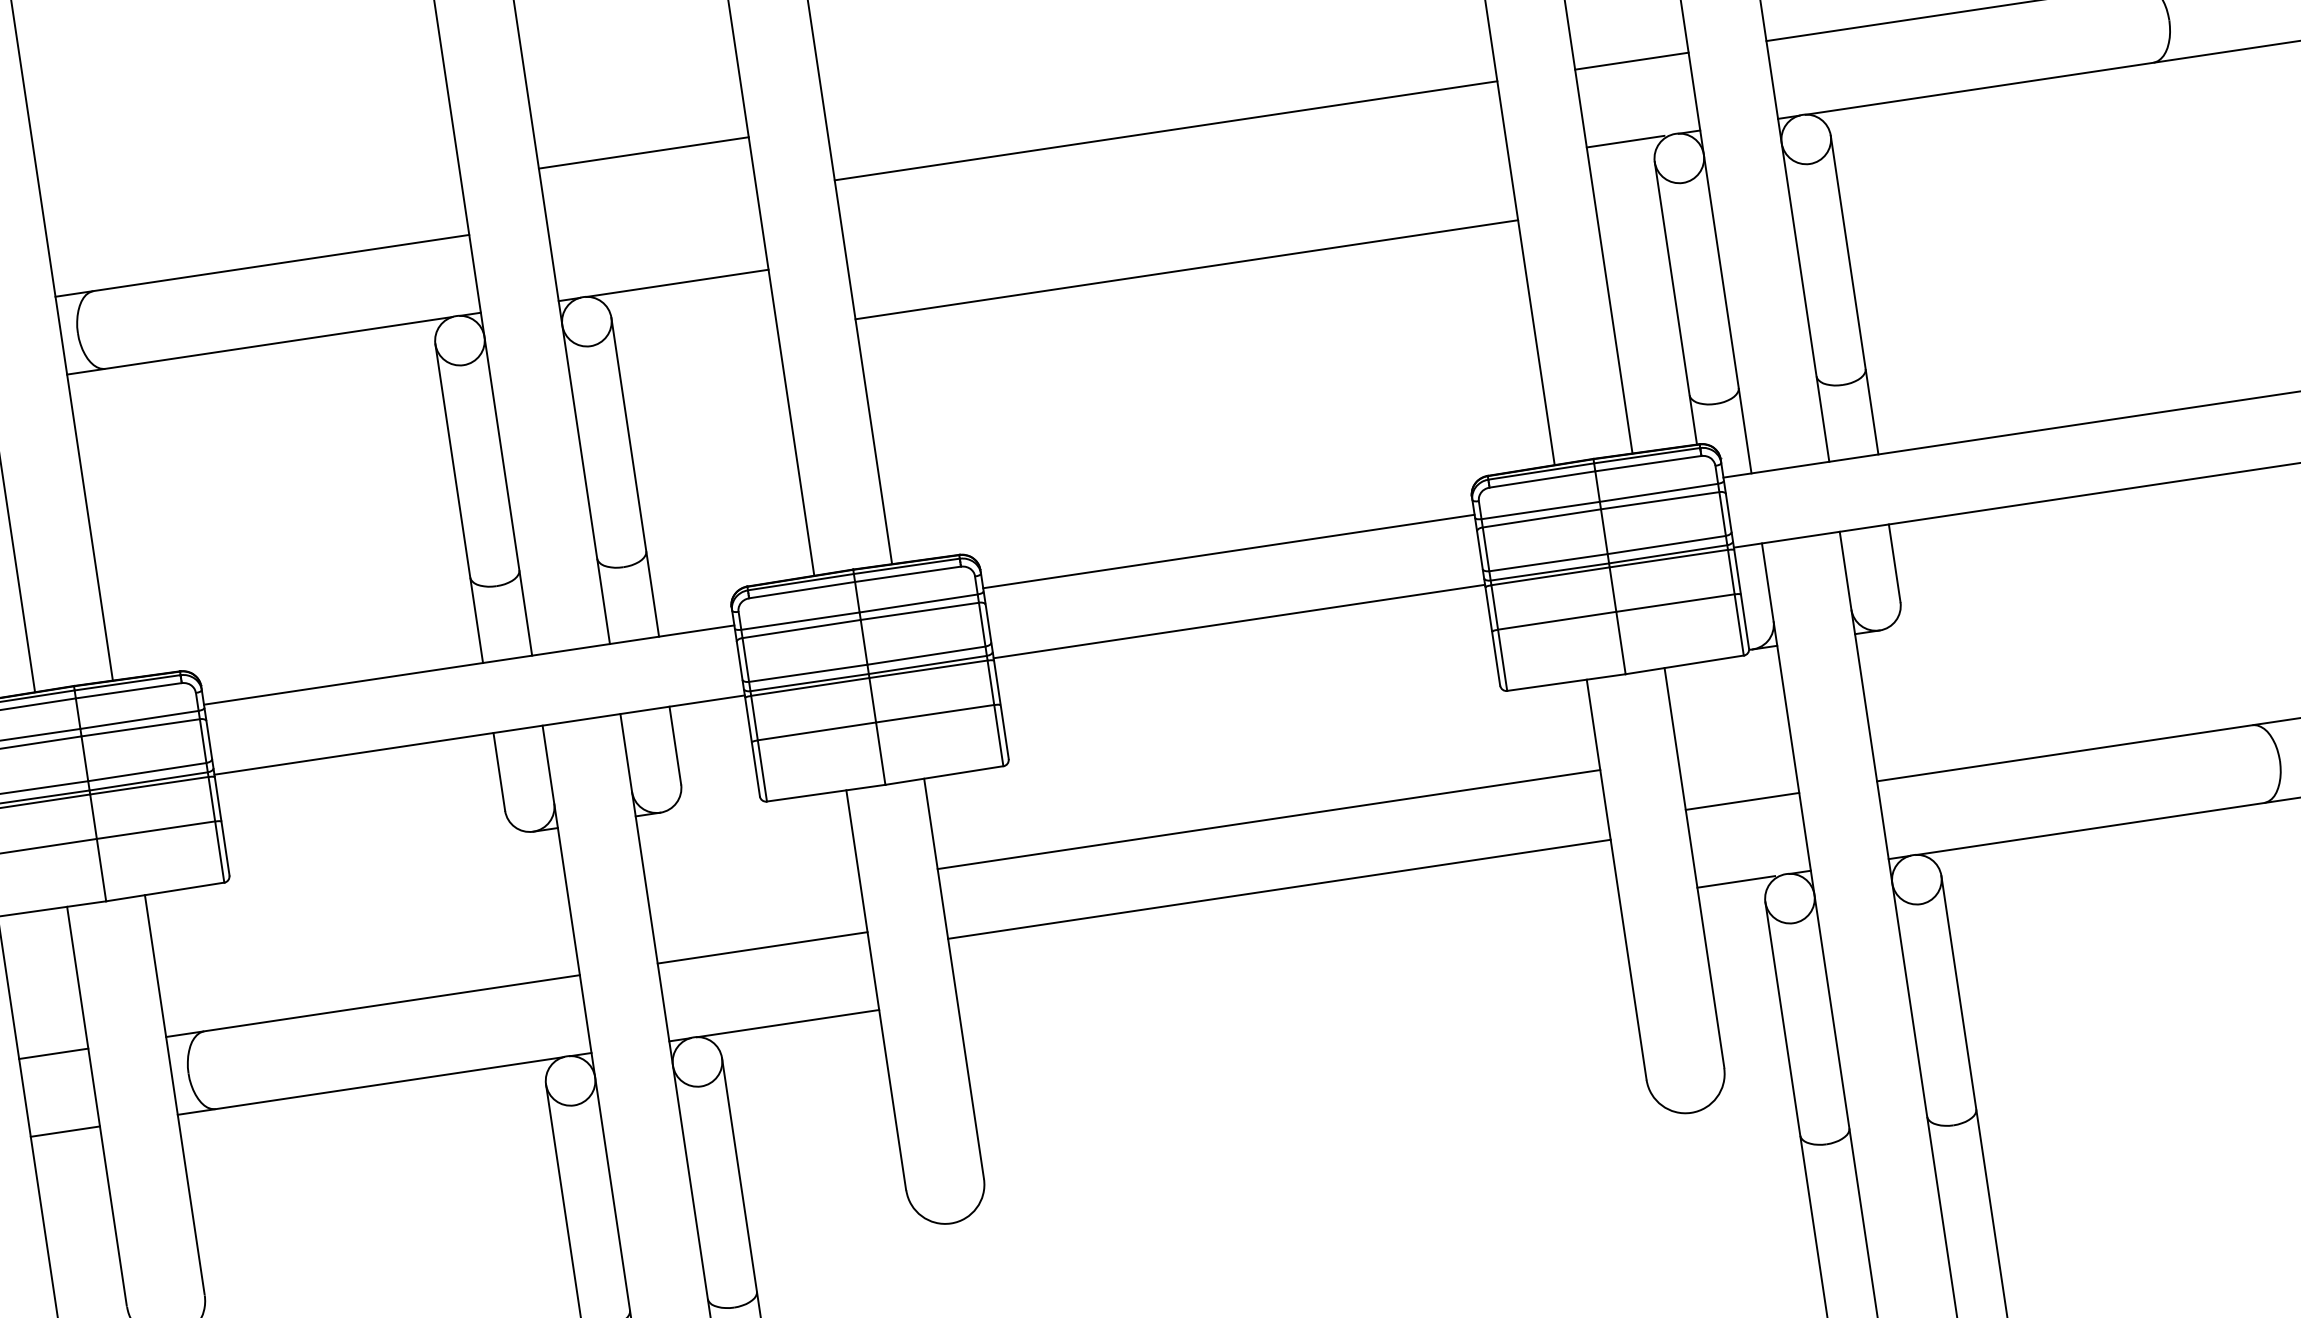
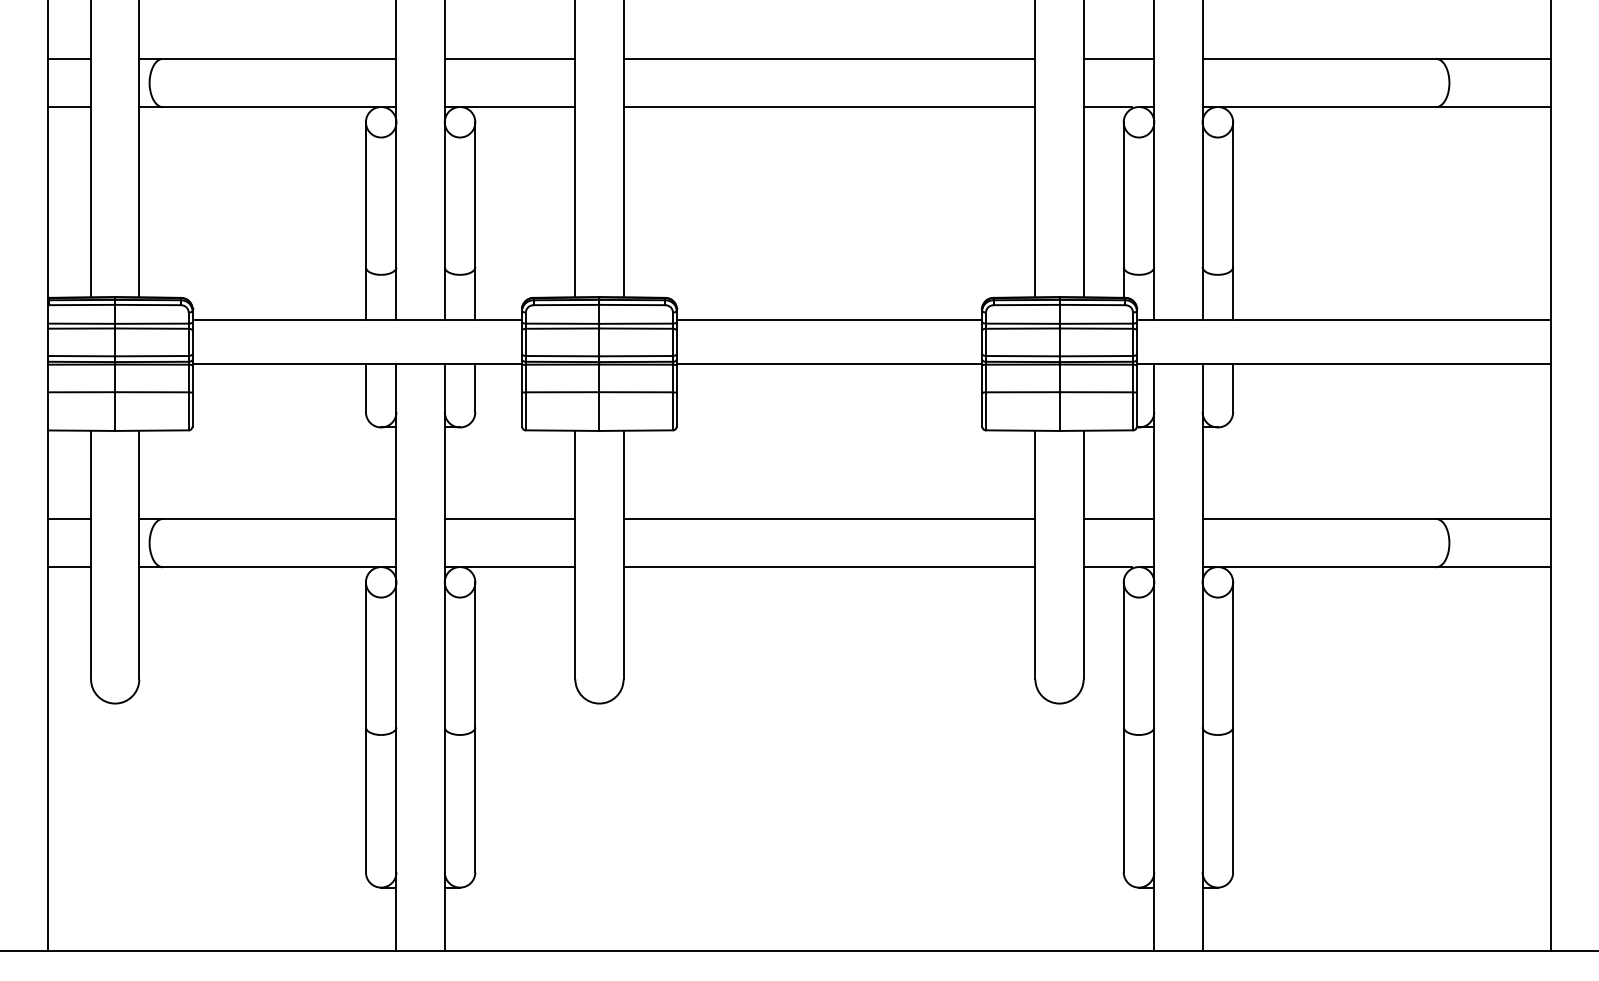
line: (642, 152) -> (509, 58), moved
line: (1186, 270) -> (829, 107), moved
line: (1268, 818) -> (829, 518), moved
line: (1279, 889) -> (829, 567), moved

